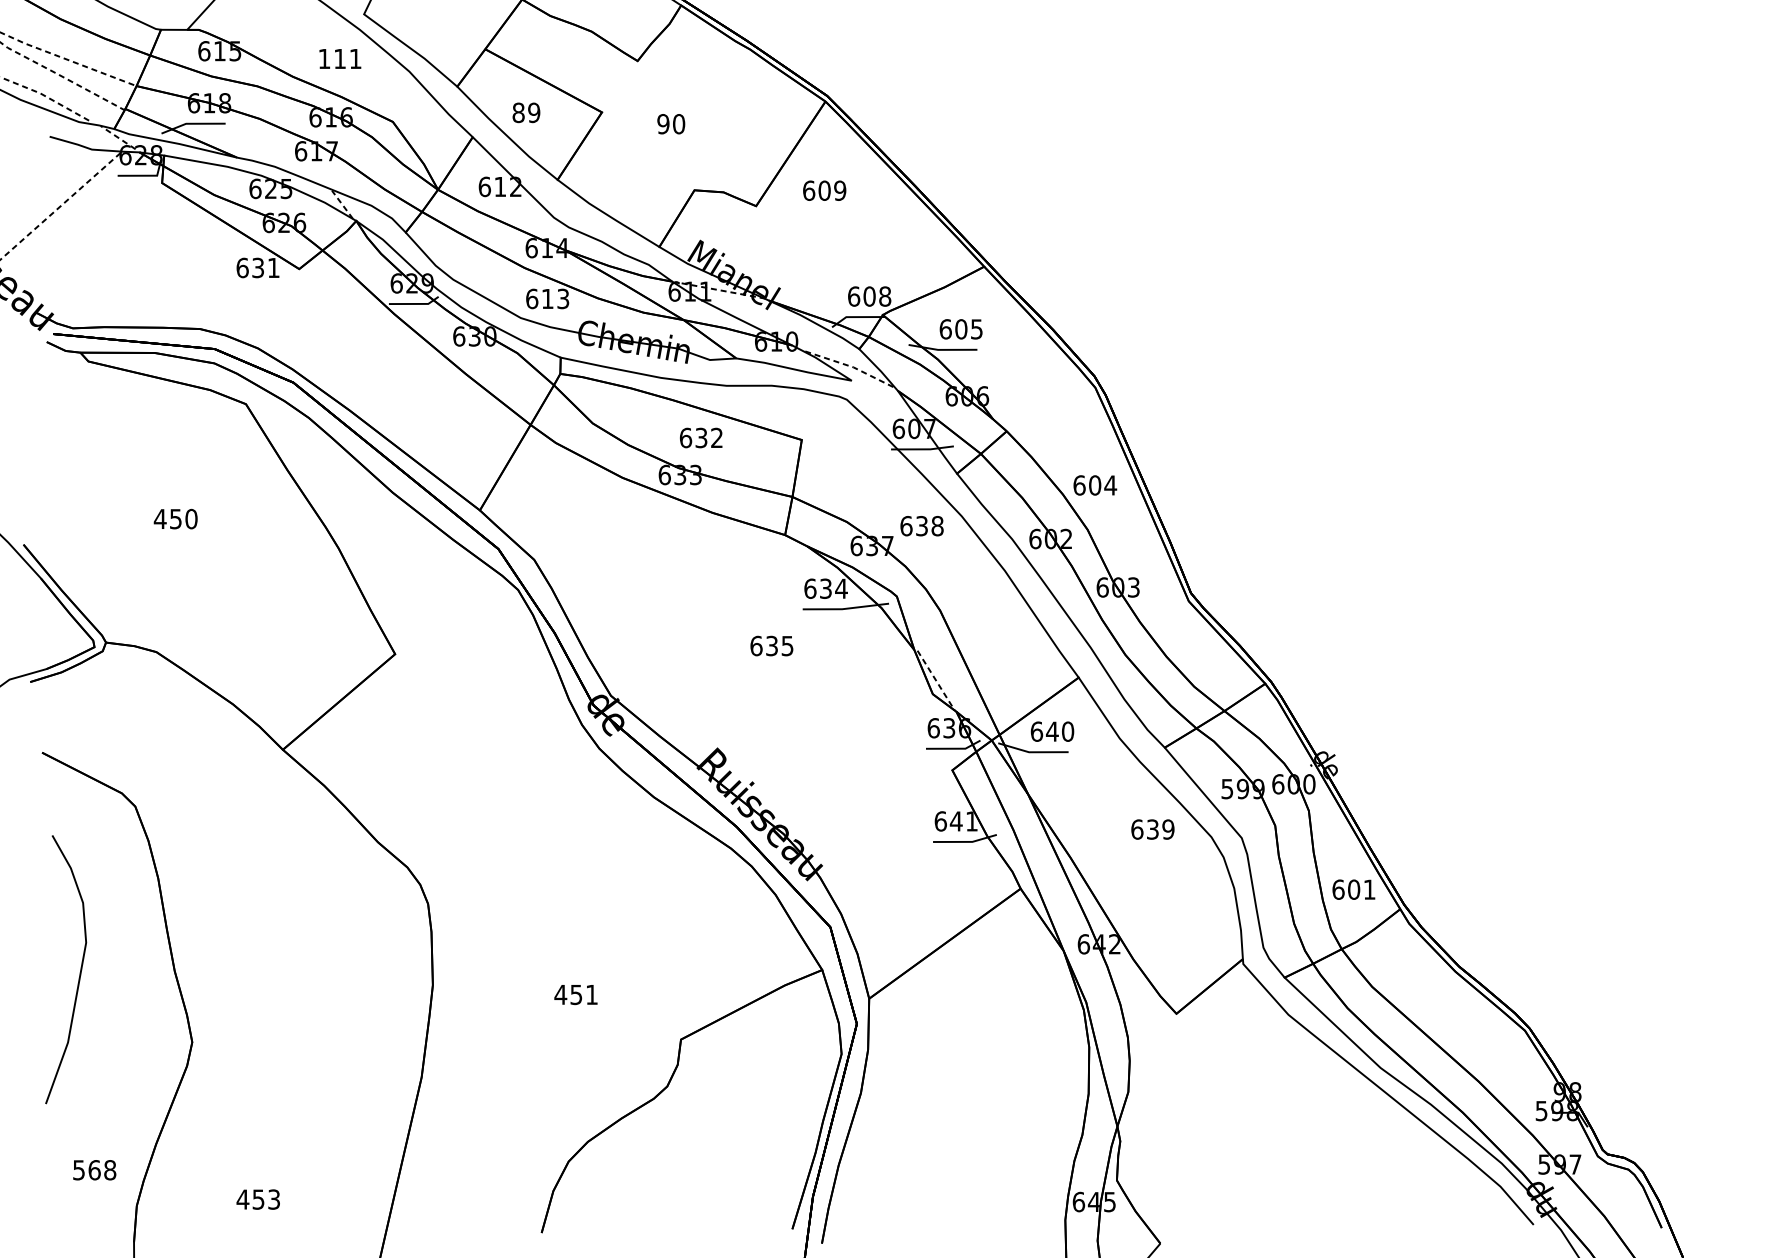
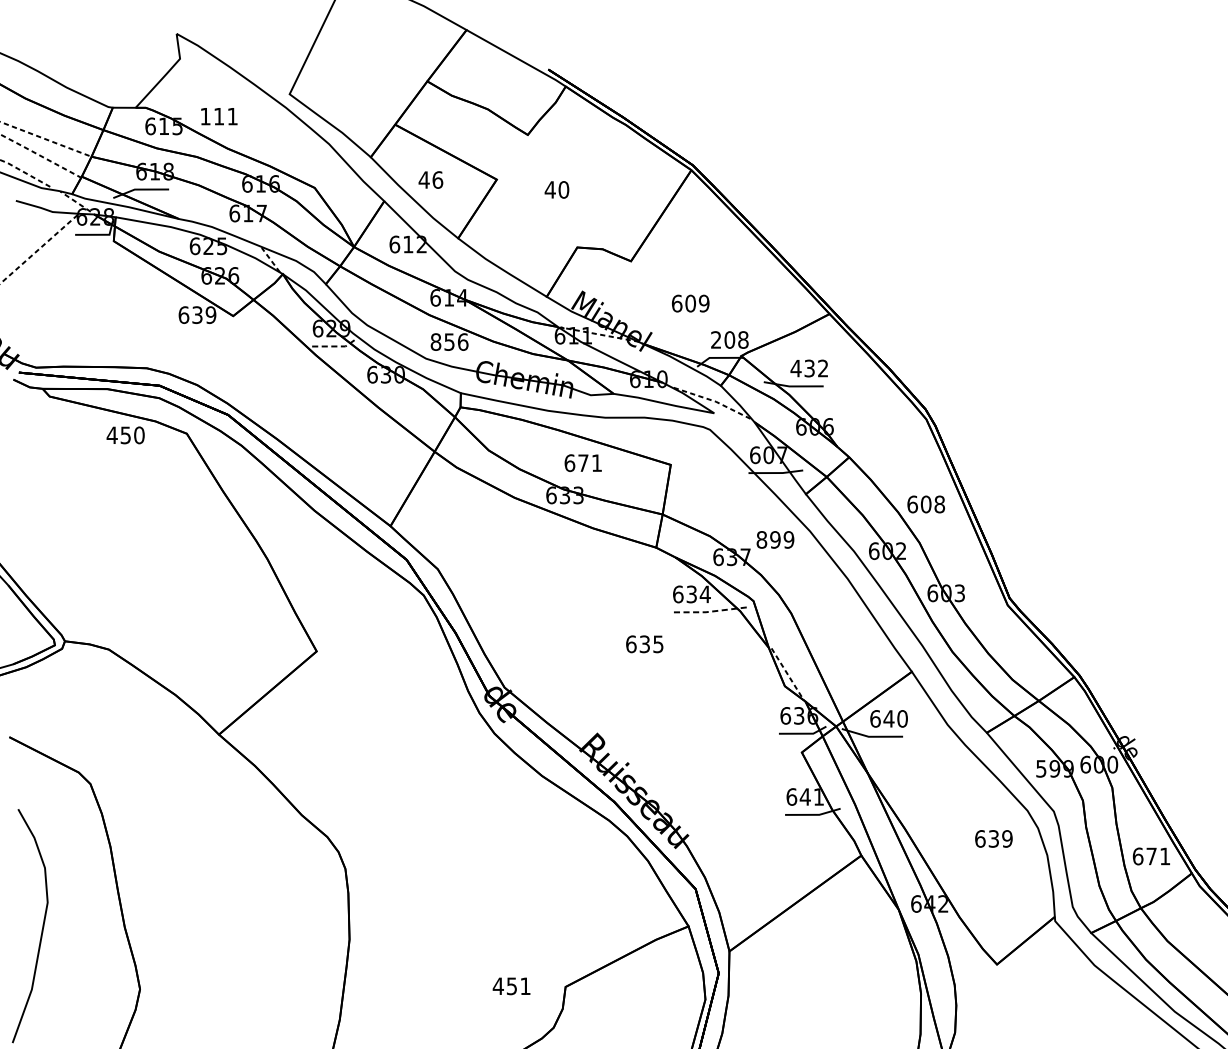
text: (340, 58) -> (219, 116), moved
text: (526, 112) -> (431, 179), 89 -> 46
text: (663, 124) -> (550, 190), 90 -> 40
text: (824, 190) -> (690, 303), moved
text: (273, 267) -> (210, 314), 631 -> 639
text: (854, 296) -> (716, 339), 608 -> 208
text: (547, 298) -> (449, 341), 613 -> 856
line: (415, 303) -> (334, 346), solid -> dashed
text: (960, 329) -> (808, 368), 605 -> 432
text: (708, 437) -> (589, 462), 632 -> 671
text: (1110, 485) -> (939, 504), 604 -> 608
text: (175, 518) -> (125, 434), moved
text: (921, 525) -> (775, 539), 638 -> 899
line: (845, 608) -> (708, 611), solid -> dashed
text: (1152, 829) -> (993, 838), moved
text: (1354, 889) -> (1152, 856), 601 -> 671
text: (575, 995) -> (511, 986), moved

